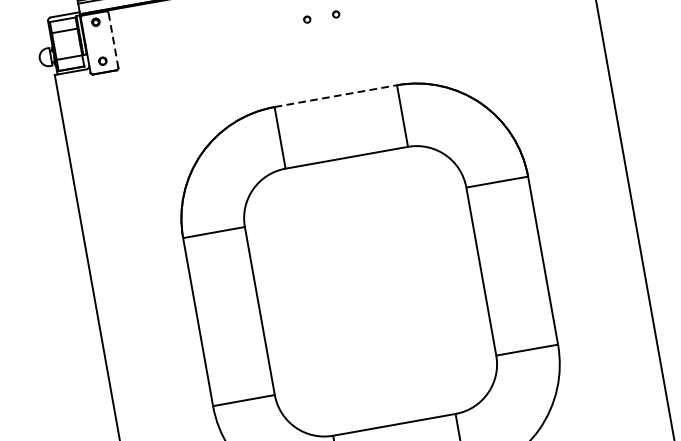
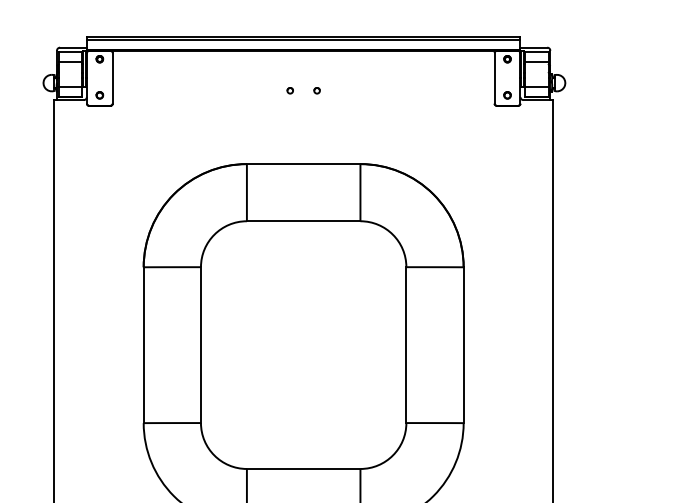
line: (113, 40) -> (112, 78), dashed -> solid
line: (335, 96) -> (303, 164), dashed -> solid

